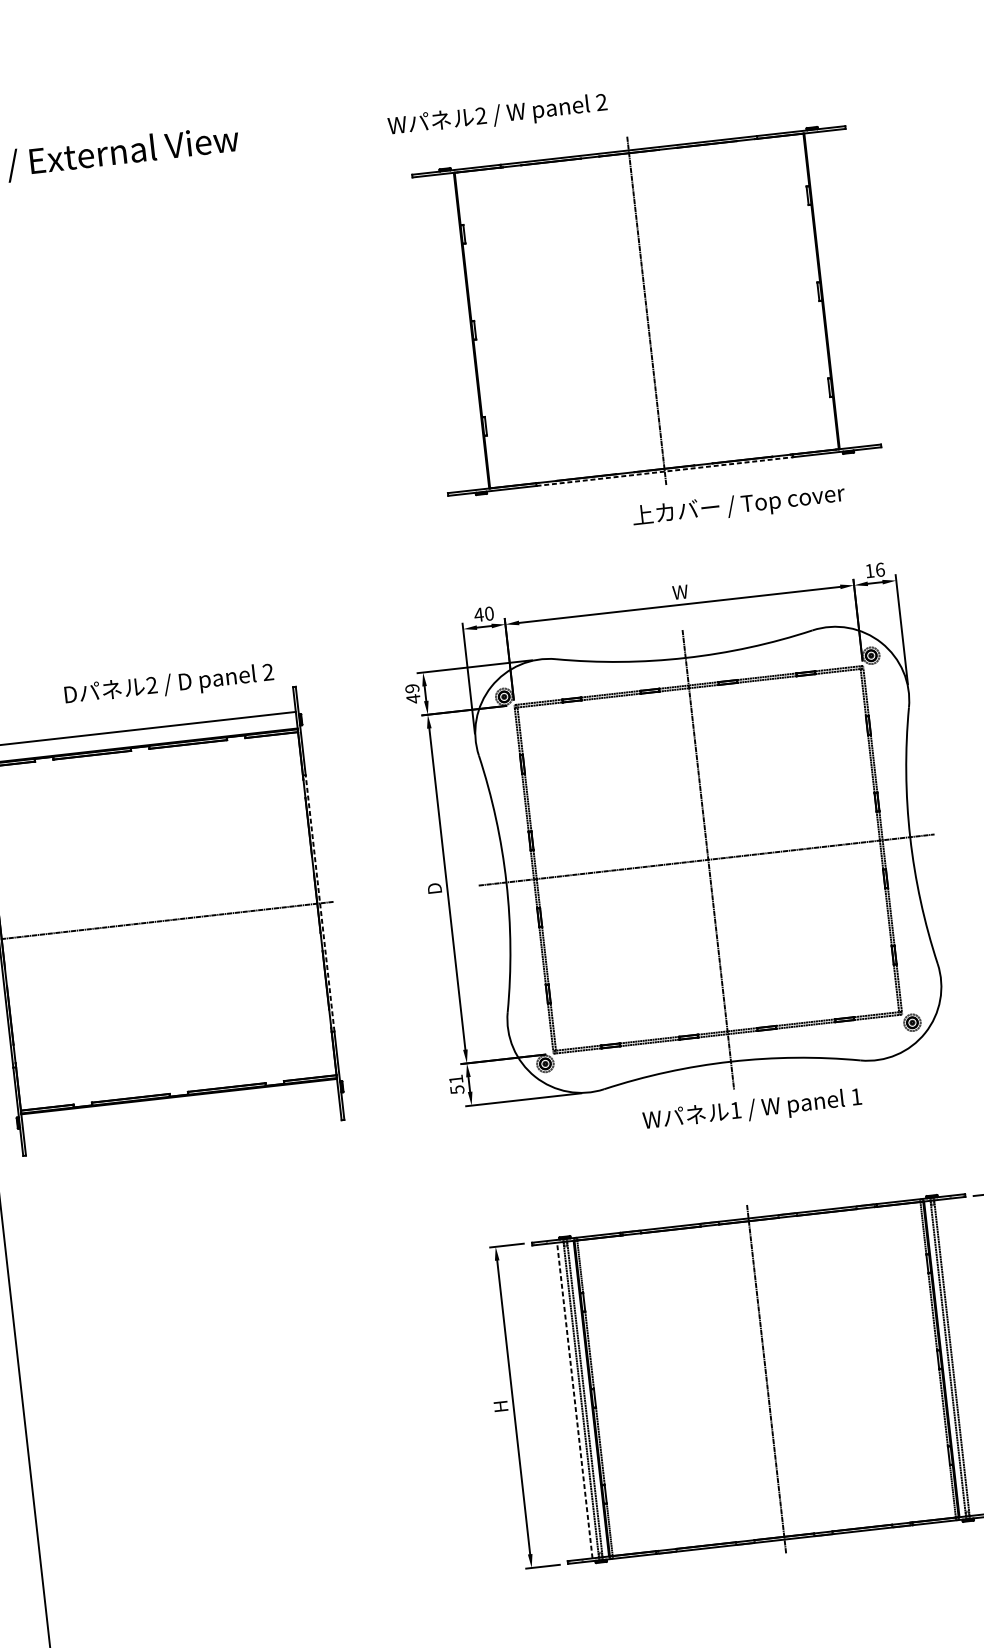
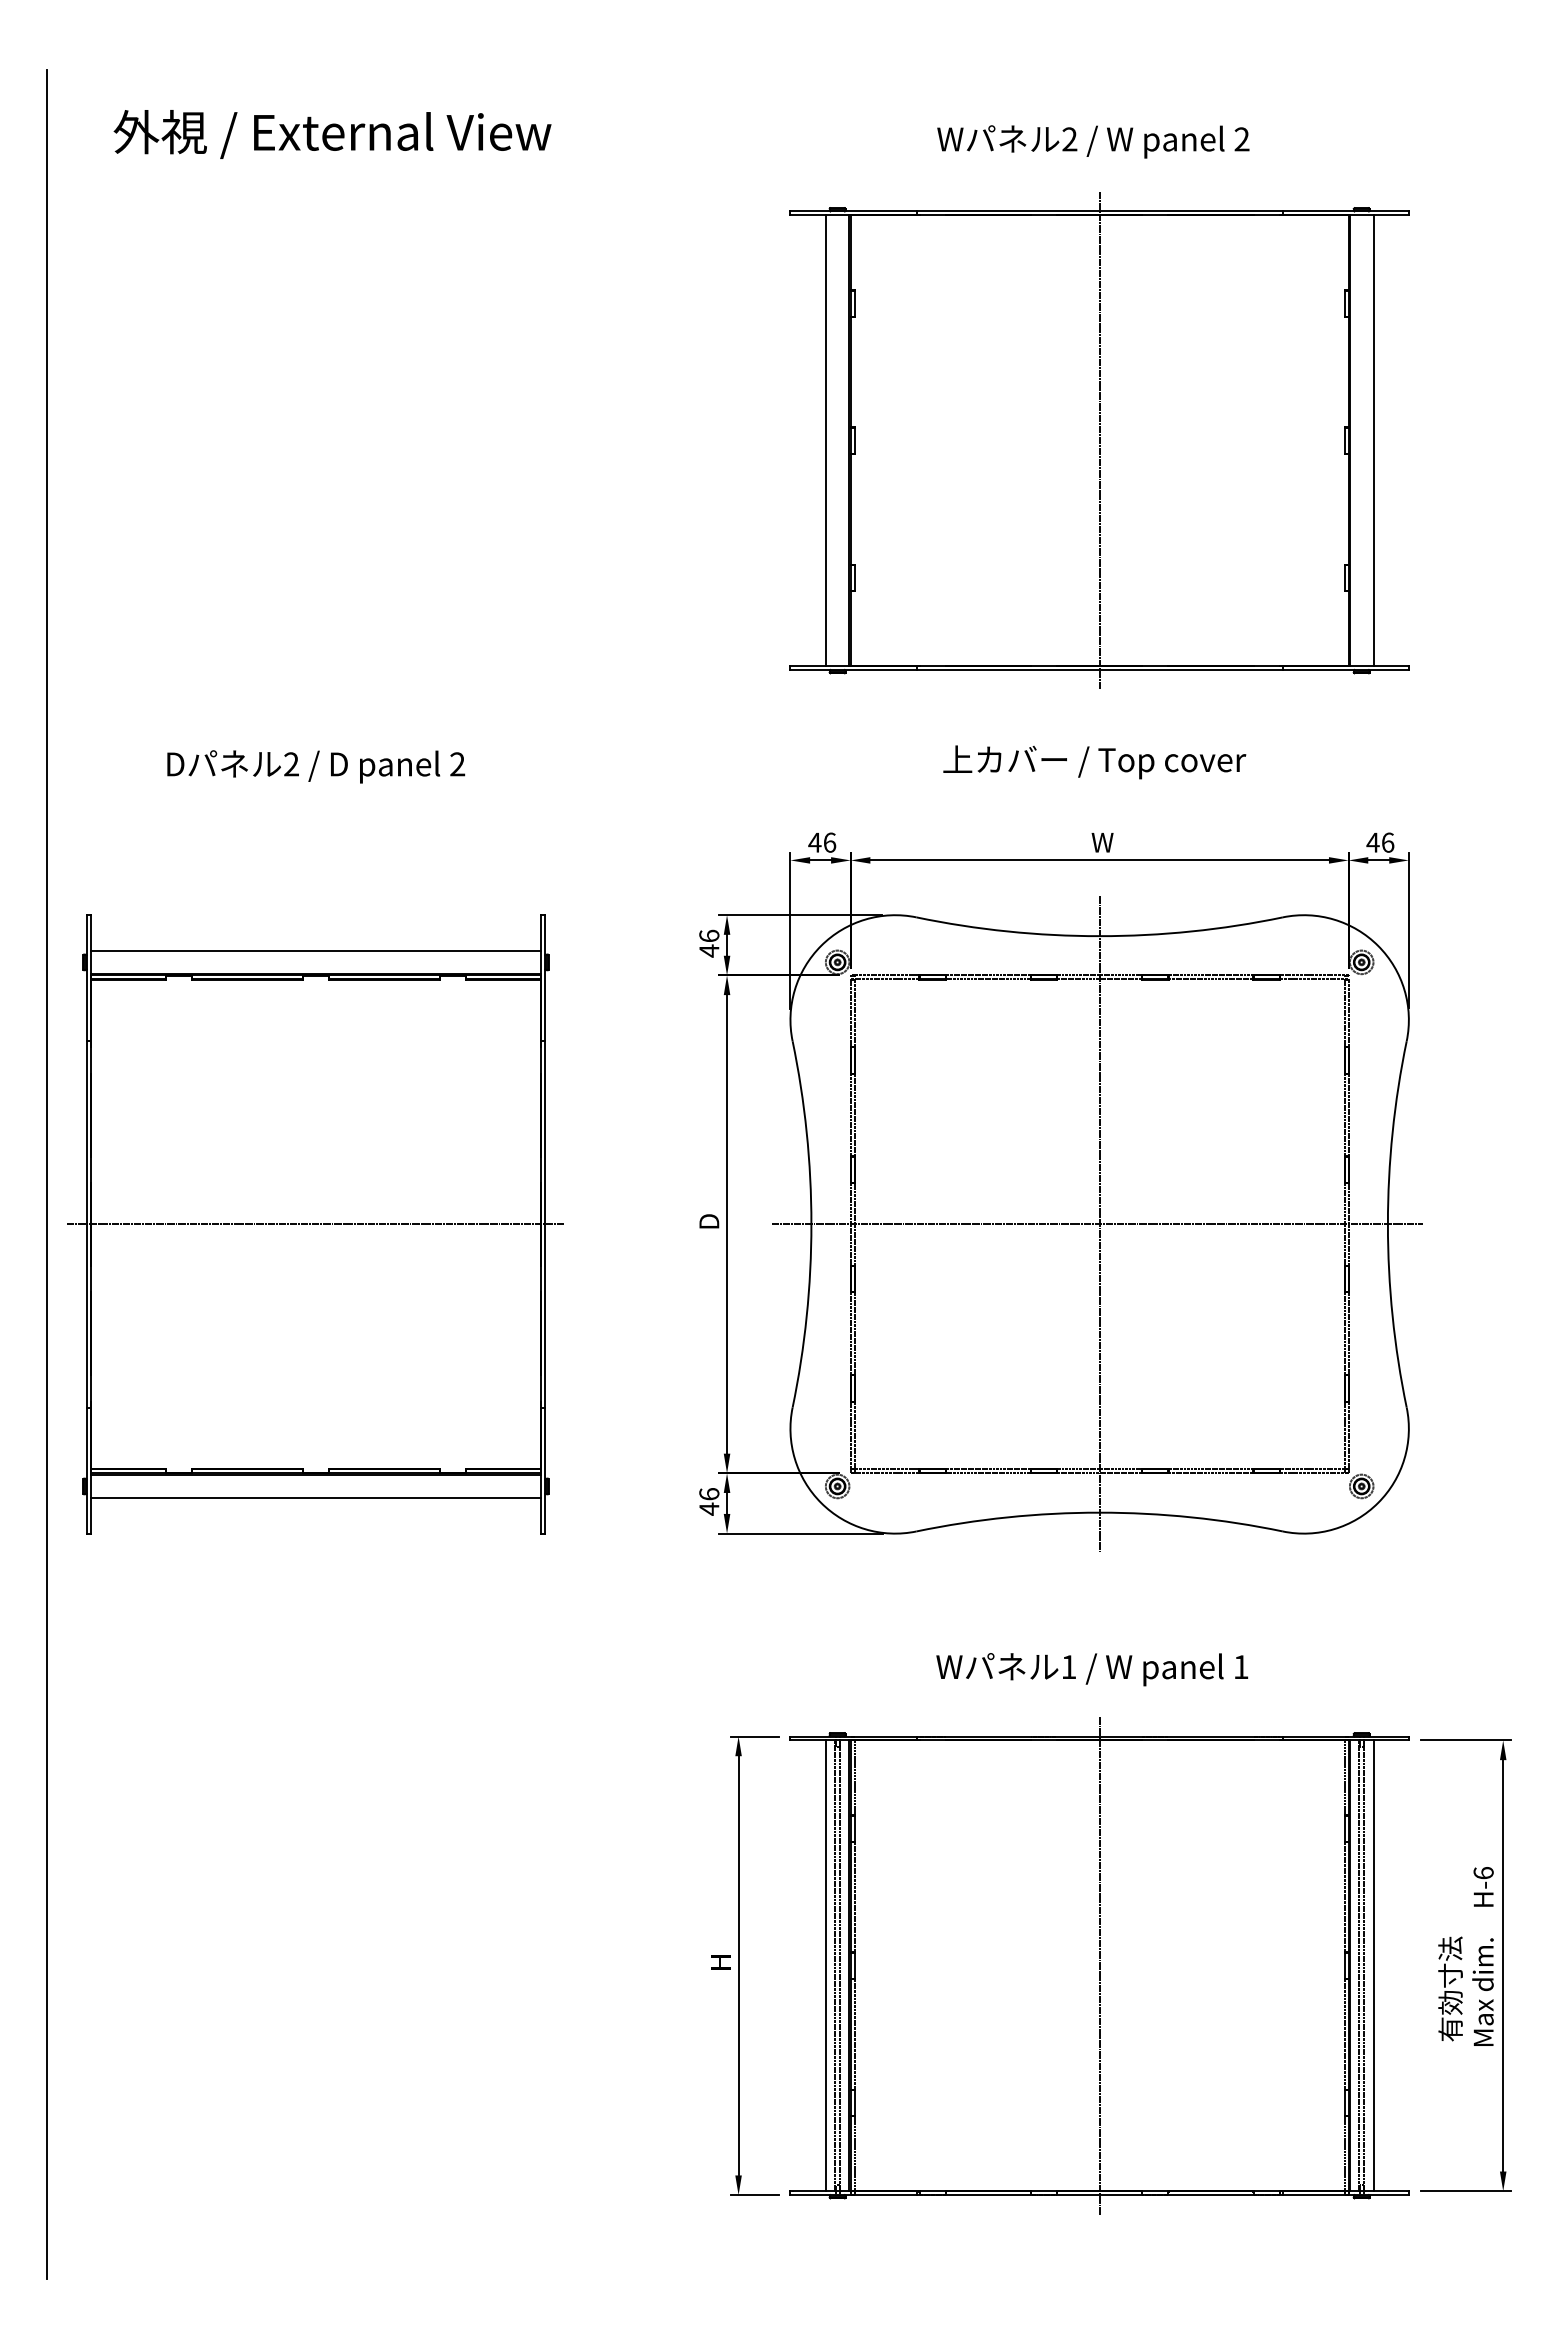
text: (497, 115) -> (1093, 141), moved
line: (838, 289) -> (1373, 440), added
line: (454, 332) -> (825, 440), added
line: (665, 471) -> (1100, 670), dashed -> solid
text: (738, 506) -> (1094, 762), moved
text: (869, 570) -> (1372, 842), 16 -> 46
text: (489, 613) -> (829, 842), 40 -> 46
text: (169, 684) -> (316, 766), moved
text: (412, 688) -> (709, 935), 49 -> 46
line: (320, 902) -> (545, 1223), dashed -> solid
text: (456, 1084) -> (709, 1501), 51 -> 46
text: (752, 1110) -> (1092, 1669), moved
line: (180, 1113) -> (315, 1498), added
line: (958, 1357) -> (1373, 1965), added
line: (574, 1400) -> (825, 1965), dashed -> solid

